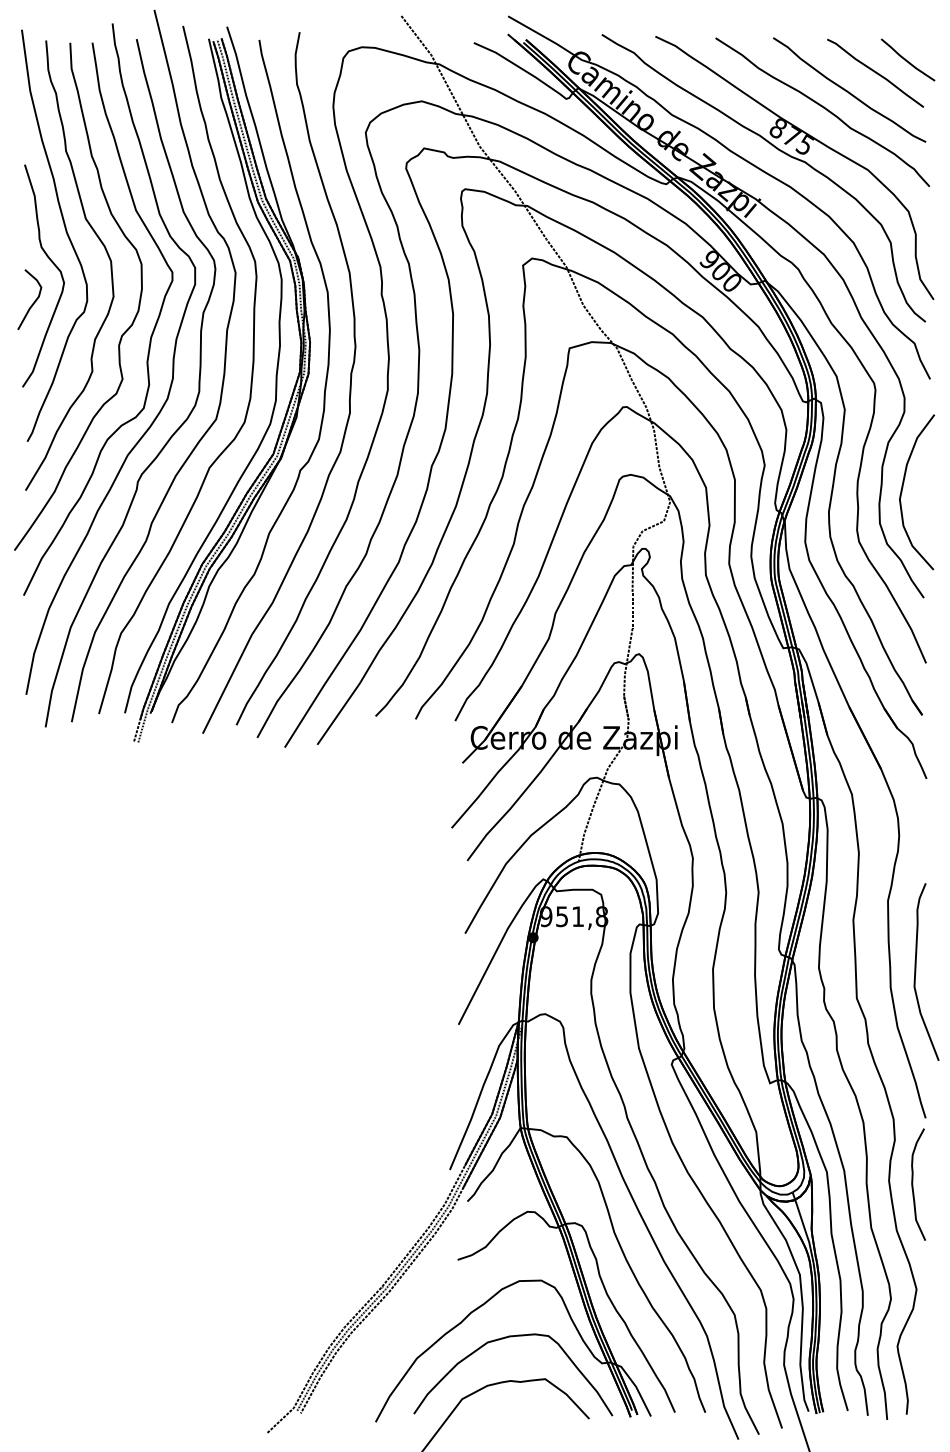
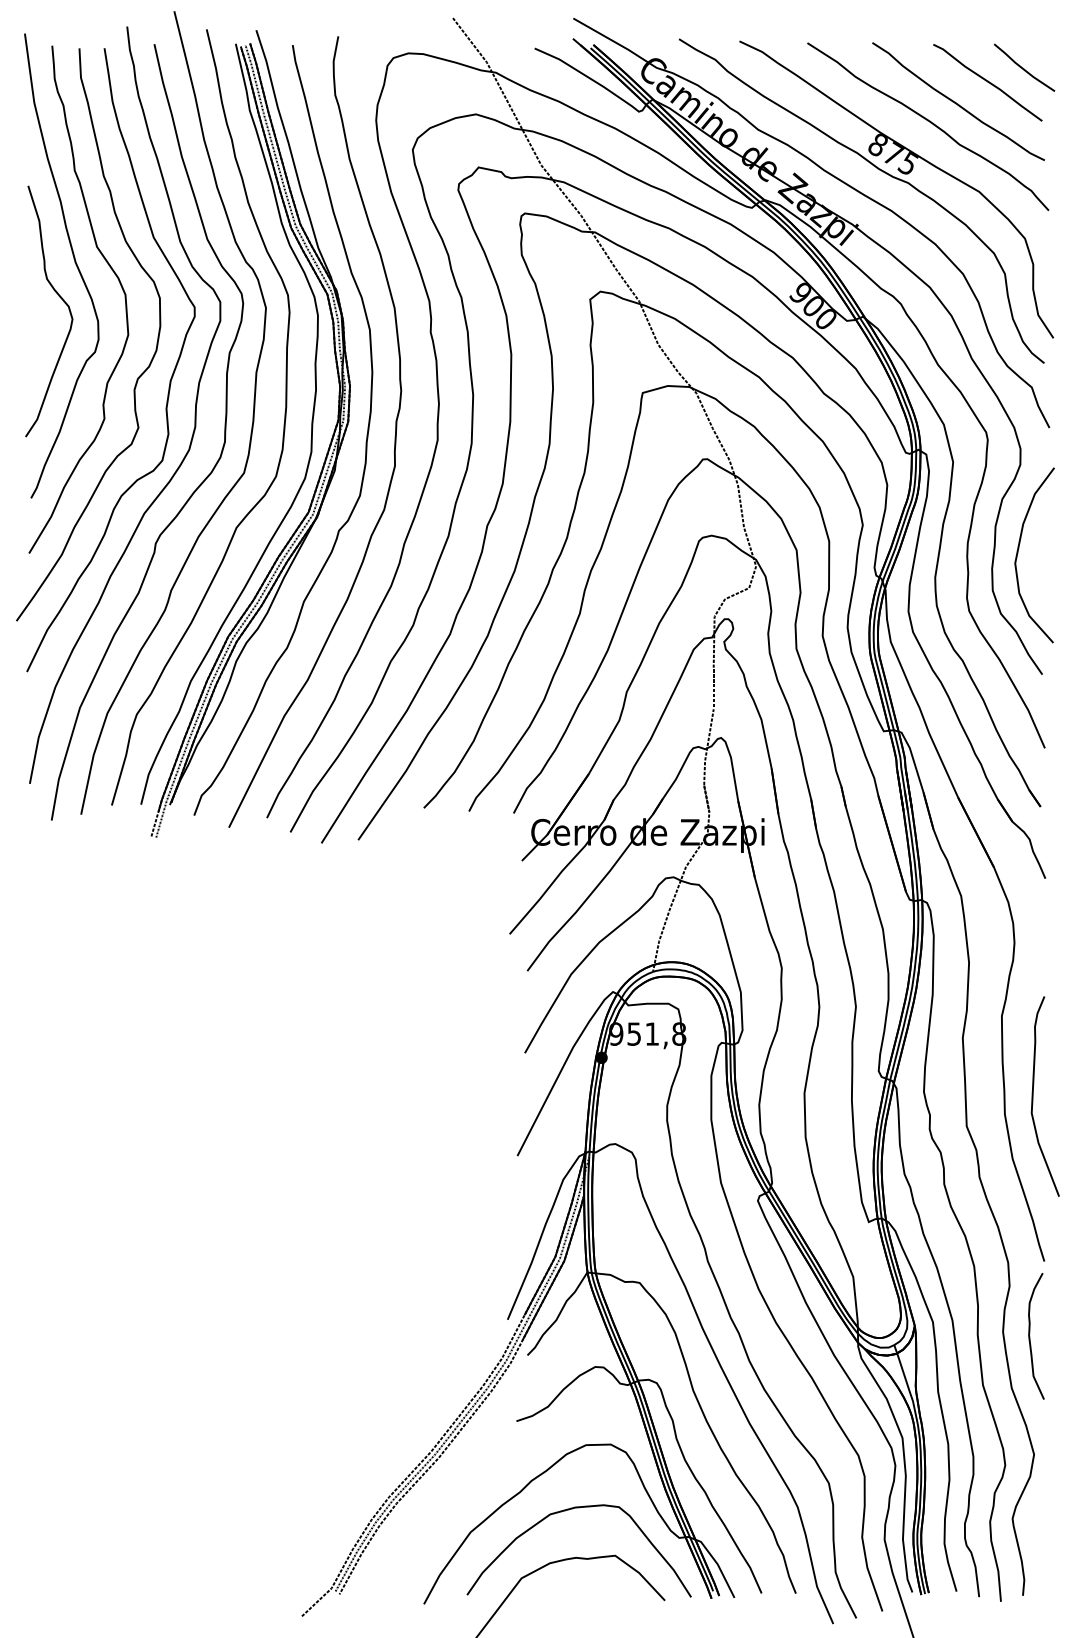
curve: (33, 302) -> (37, 341), removed

